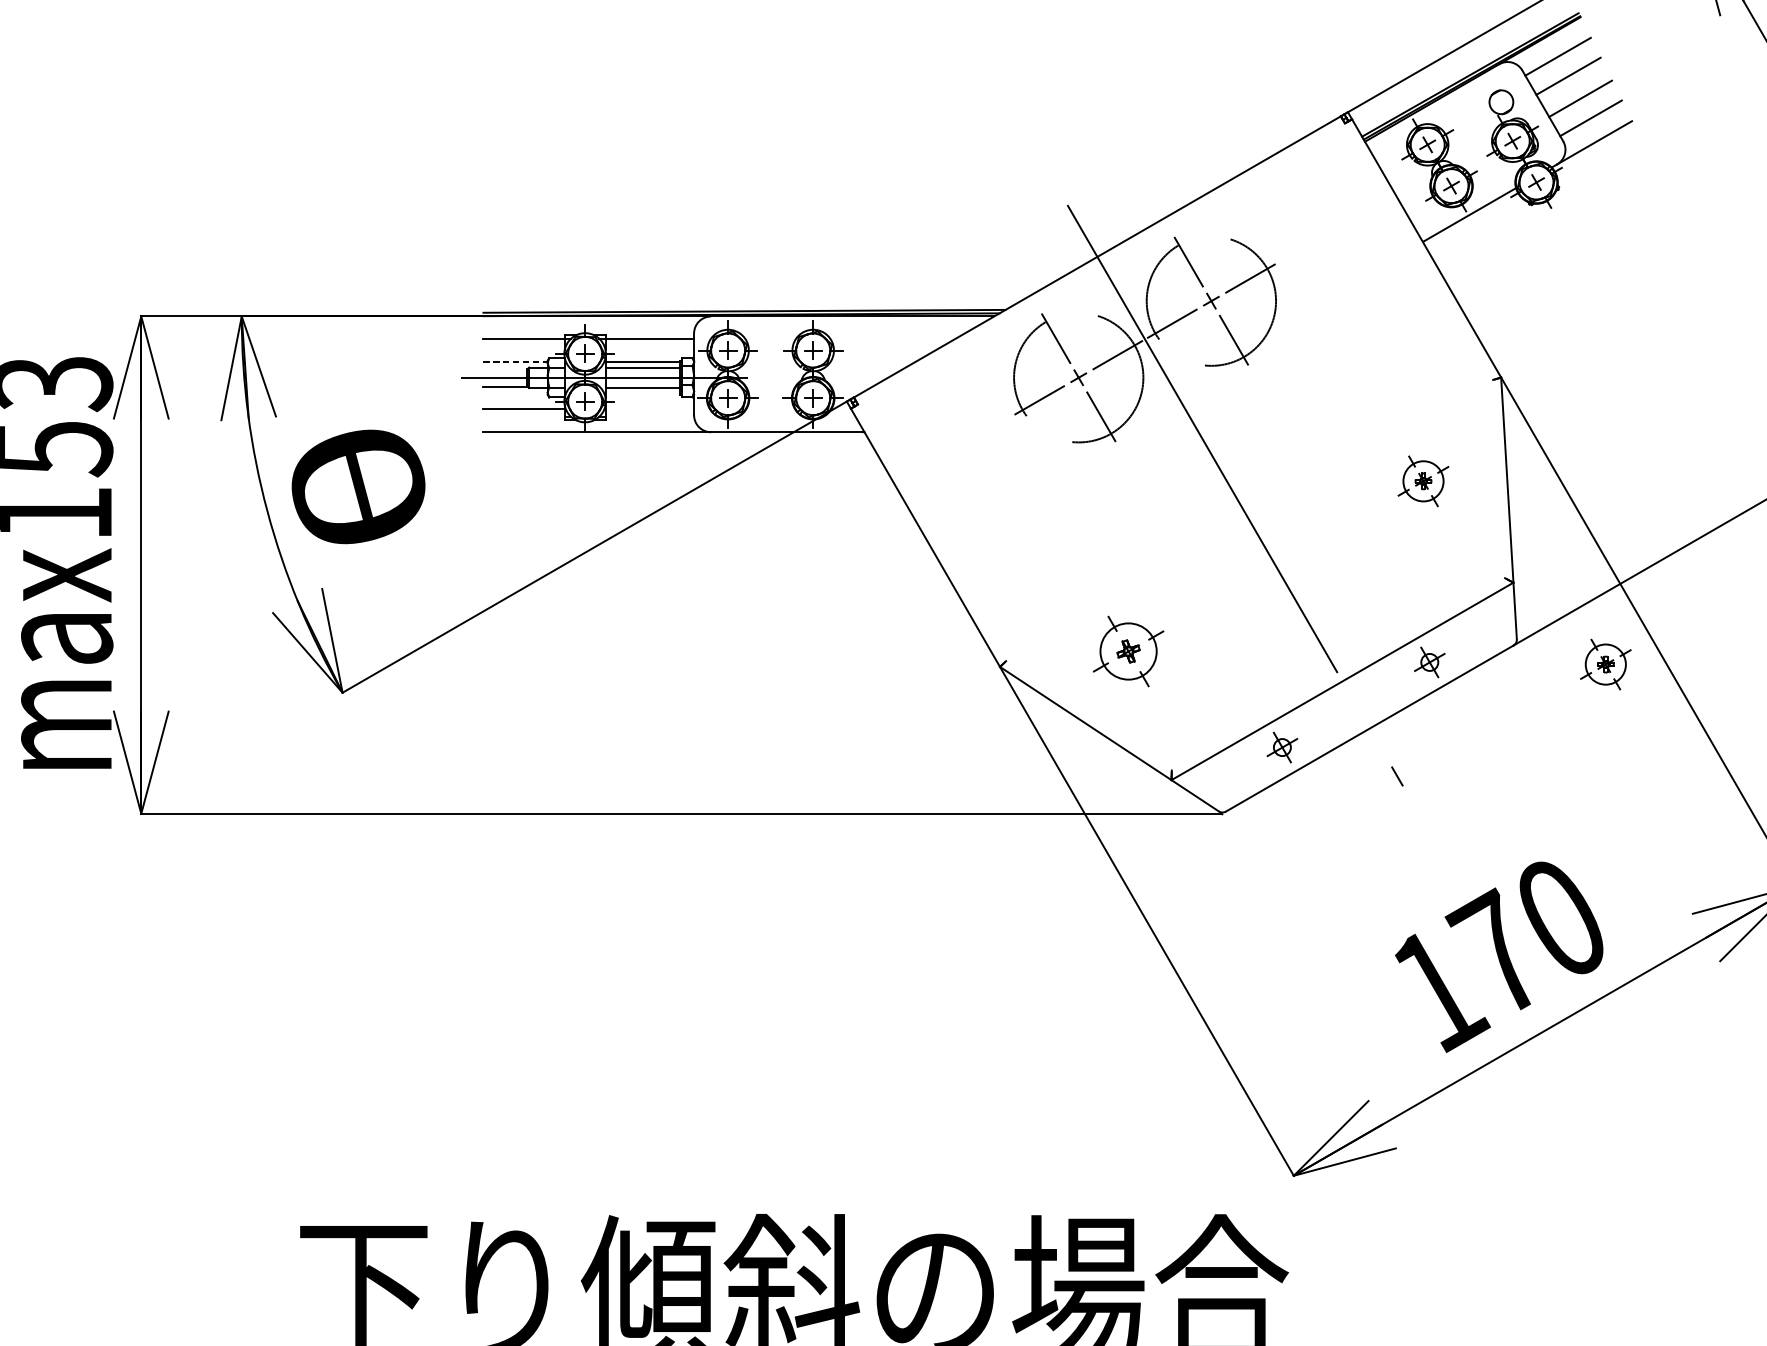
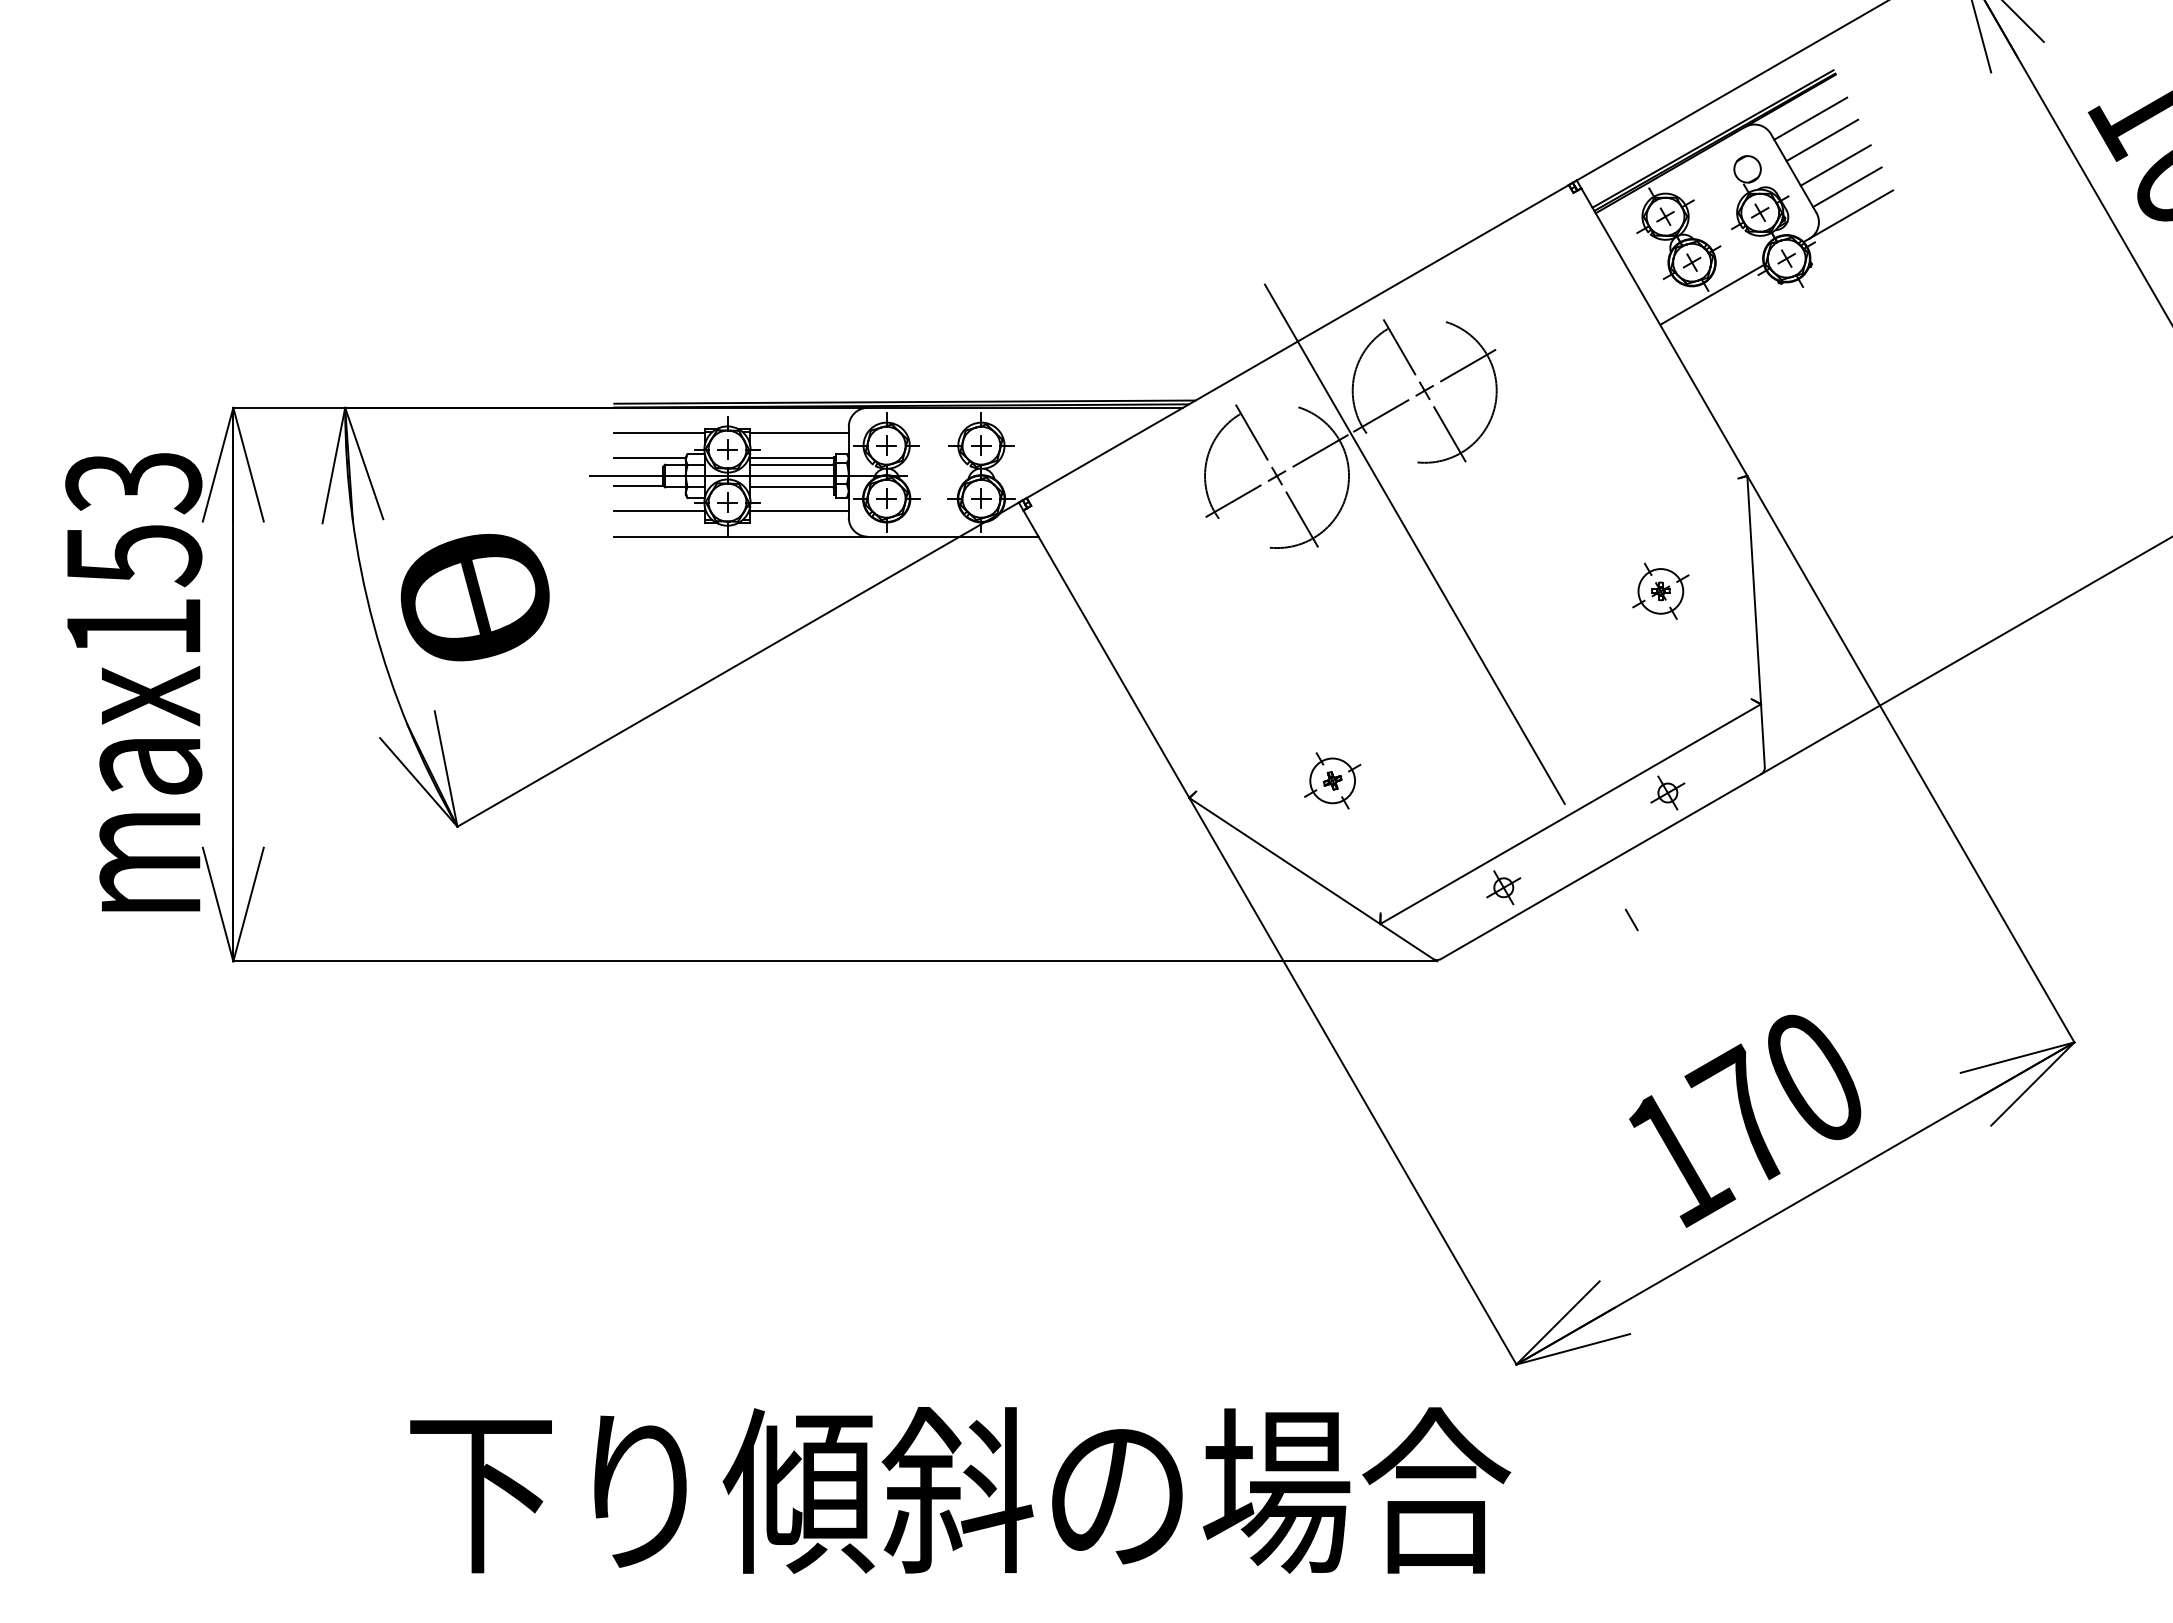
line: (515, 361) -> (650, 458), dashed -> solid
line: (649, 409) -> (799, 511), added
part: (1128, 651) -> (1332, 780), size x0.71
part: (1605, 663) -> (1863, 794), removed

